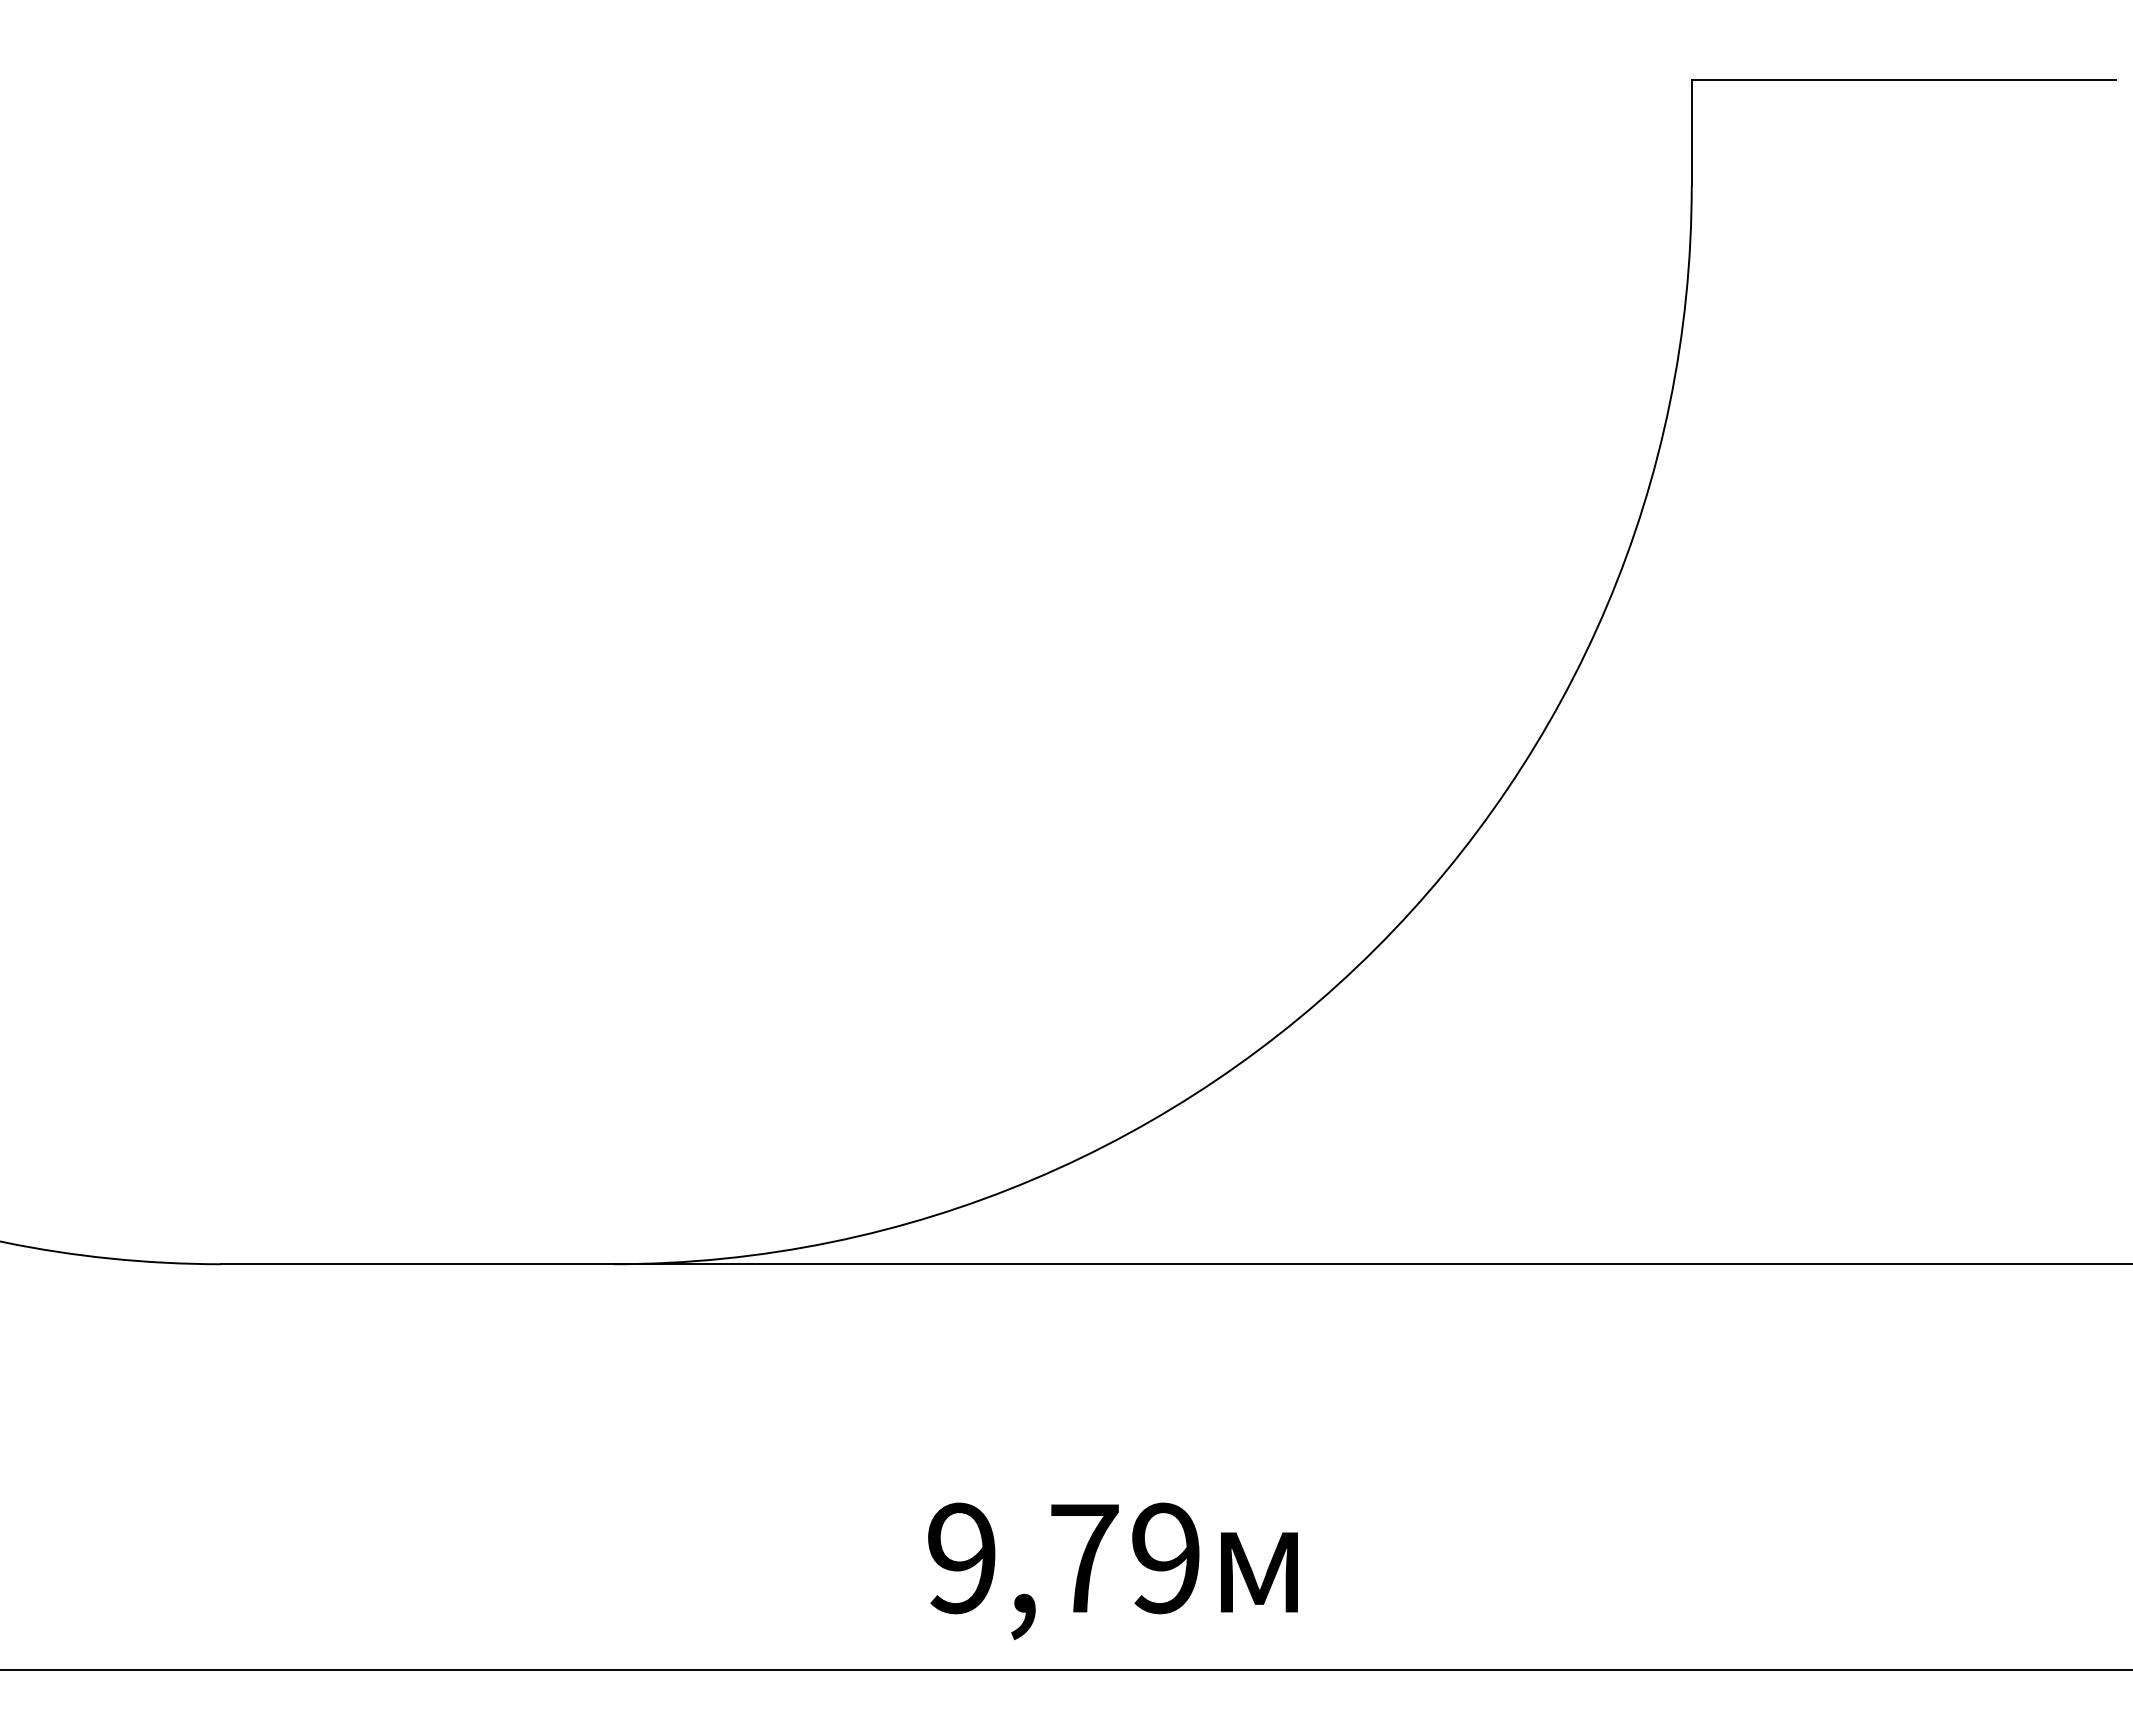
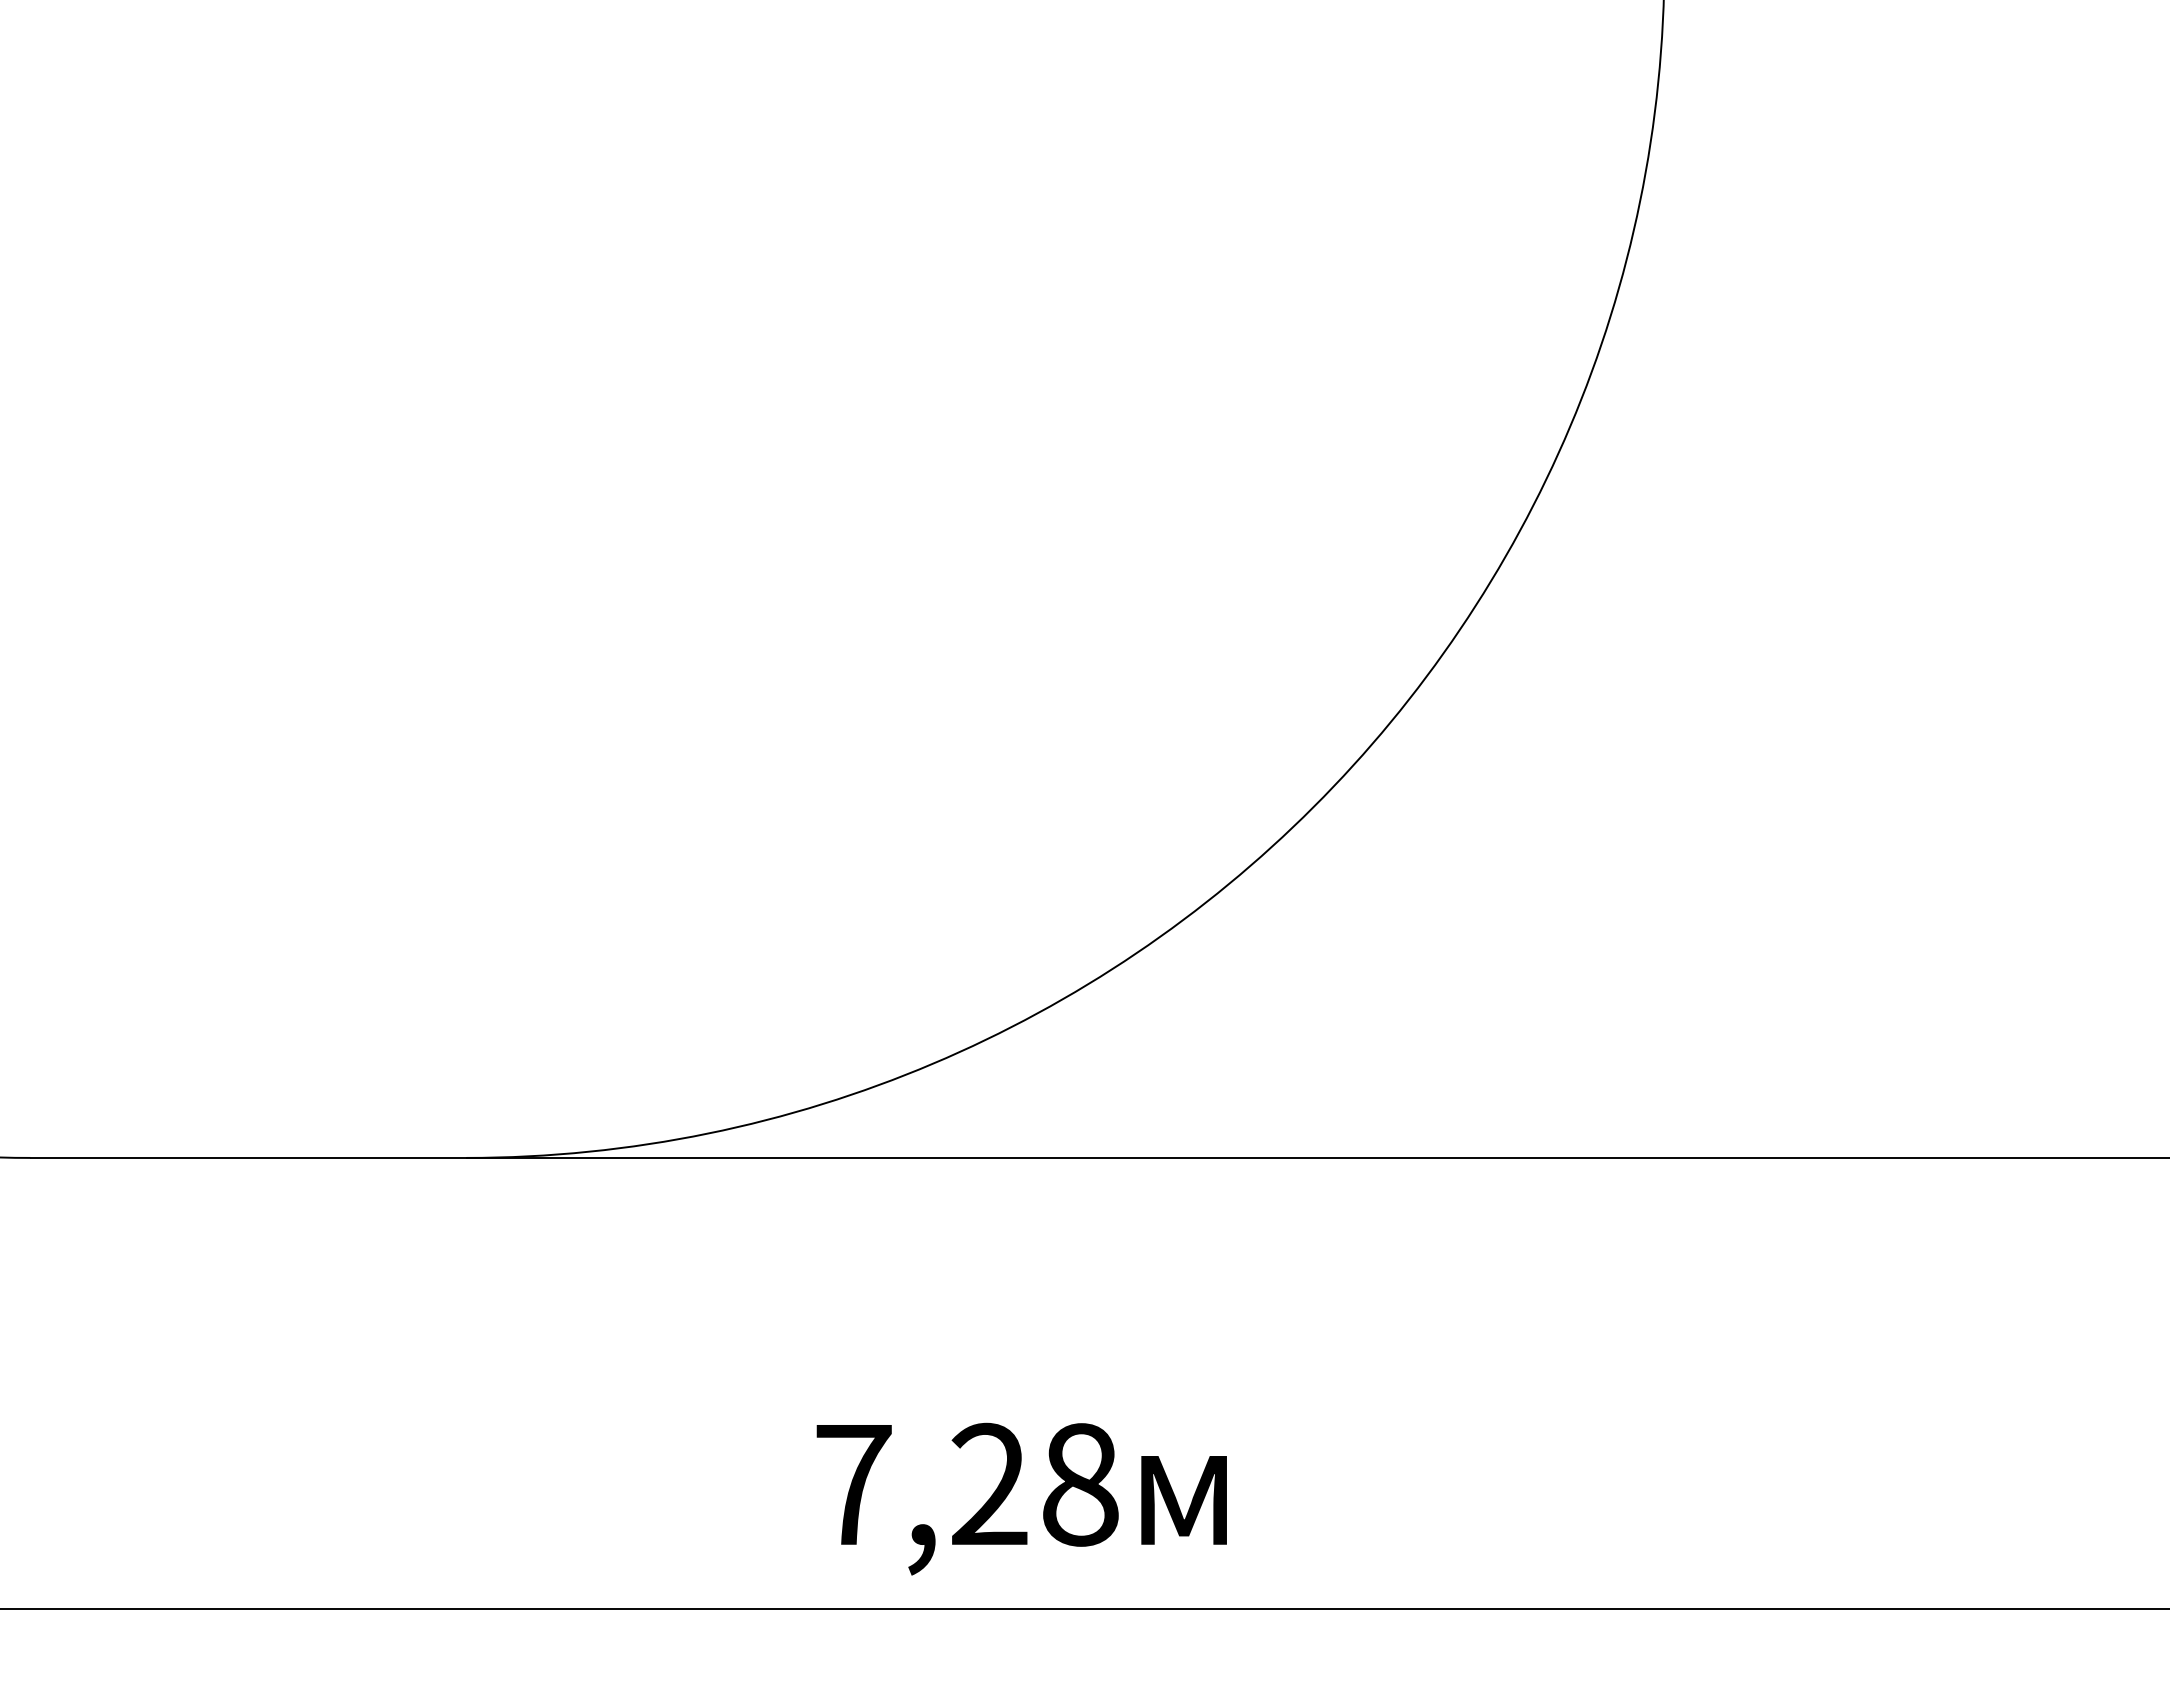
text: (1064, 1558) -> (967, 1484), 9,79 -> 7,28

